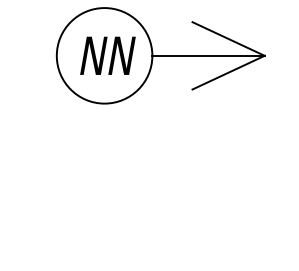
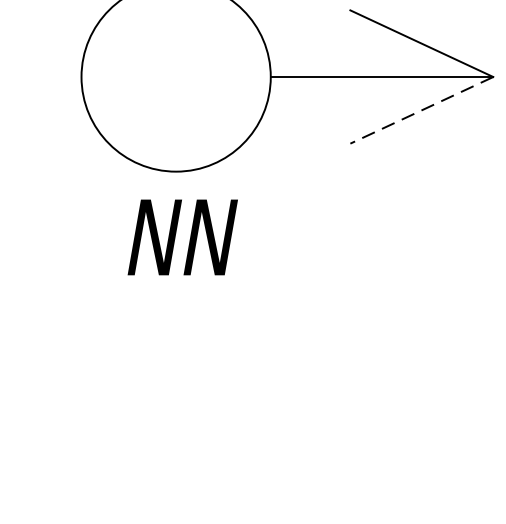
text: (107, 55) -> (181, 236), moved
line: (228, 72) -> (421, 110), solid -> dashed

